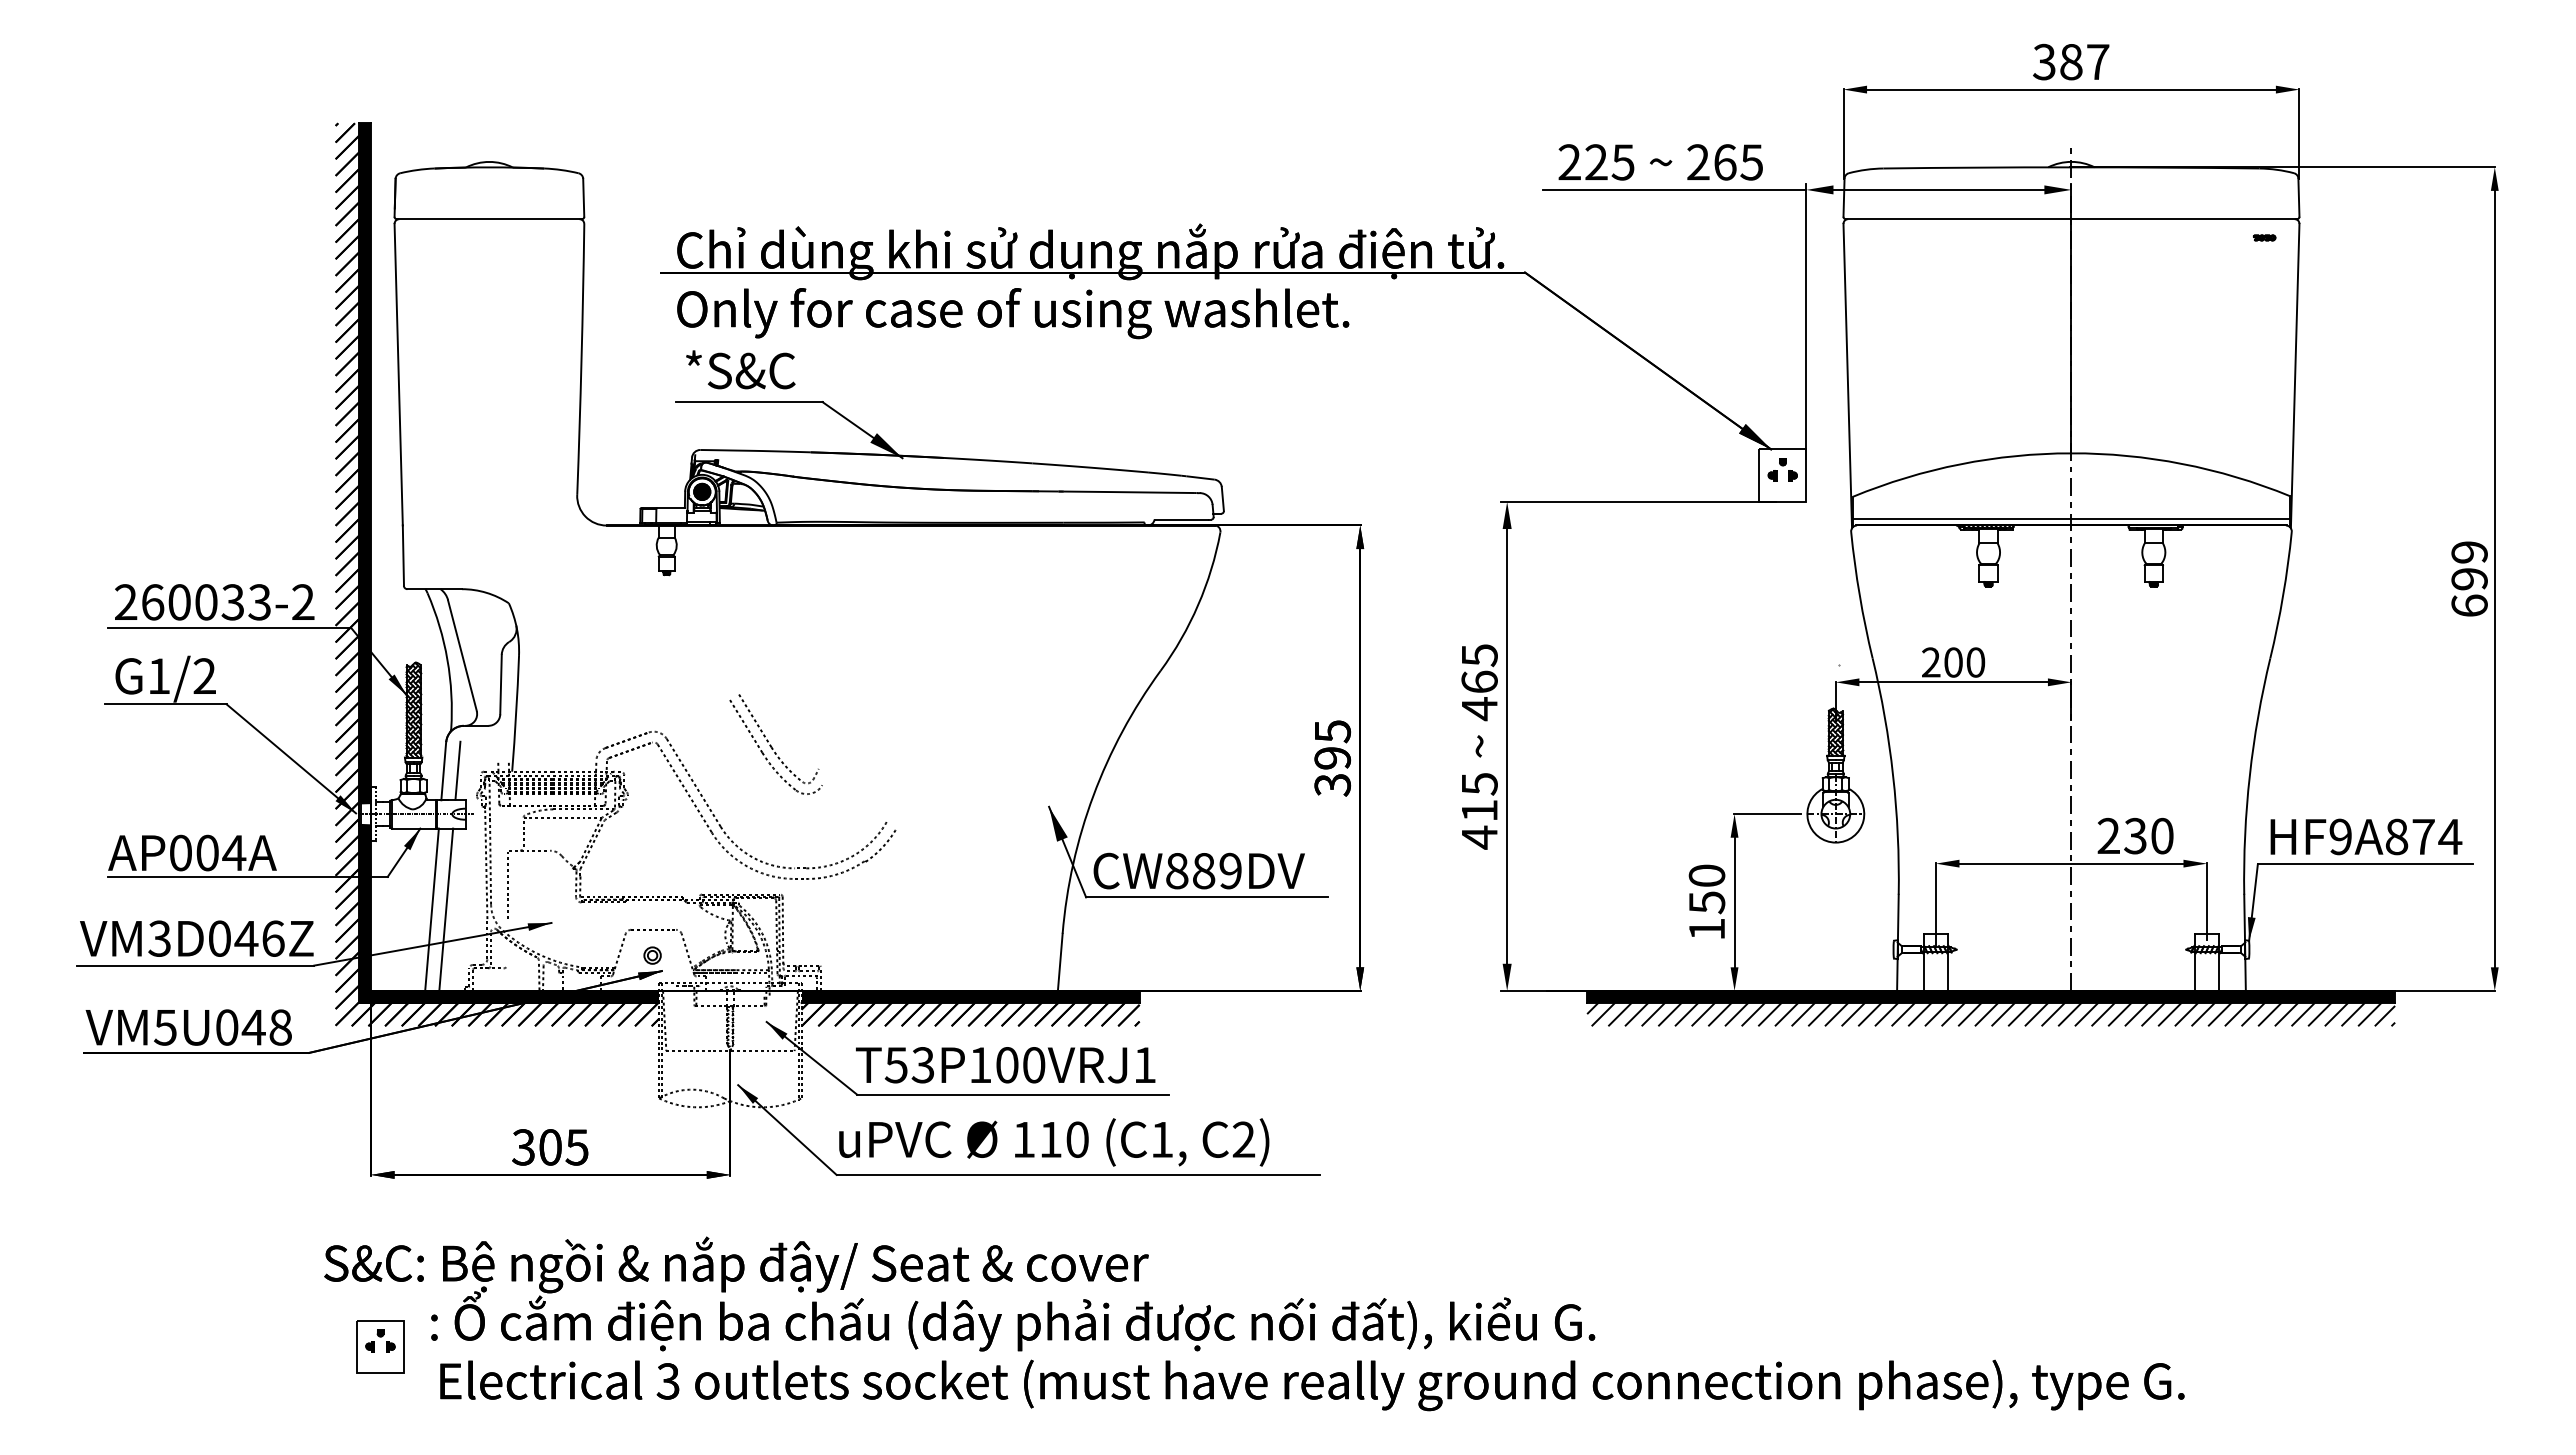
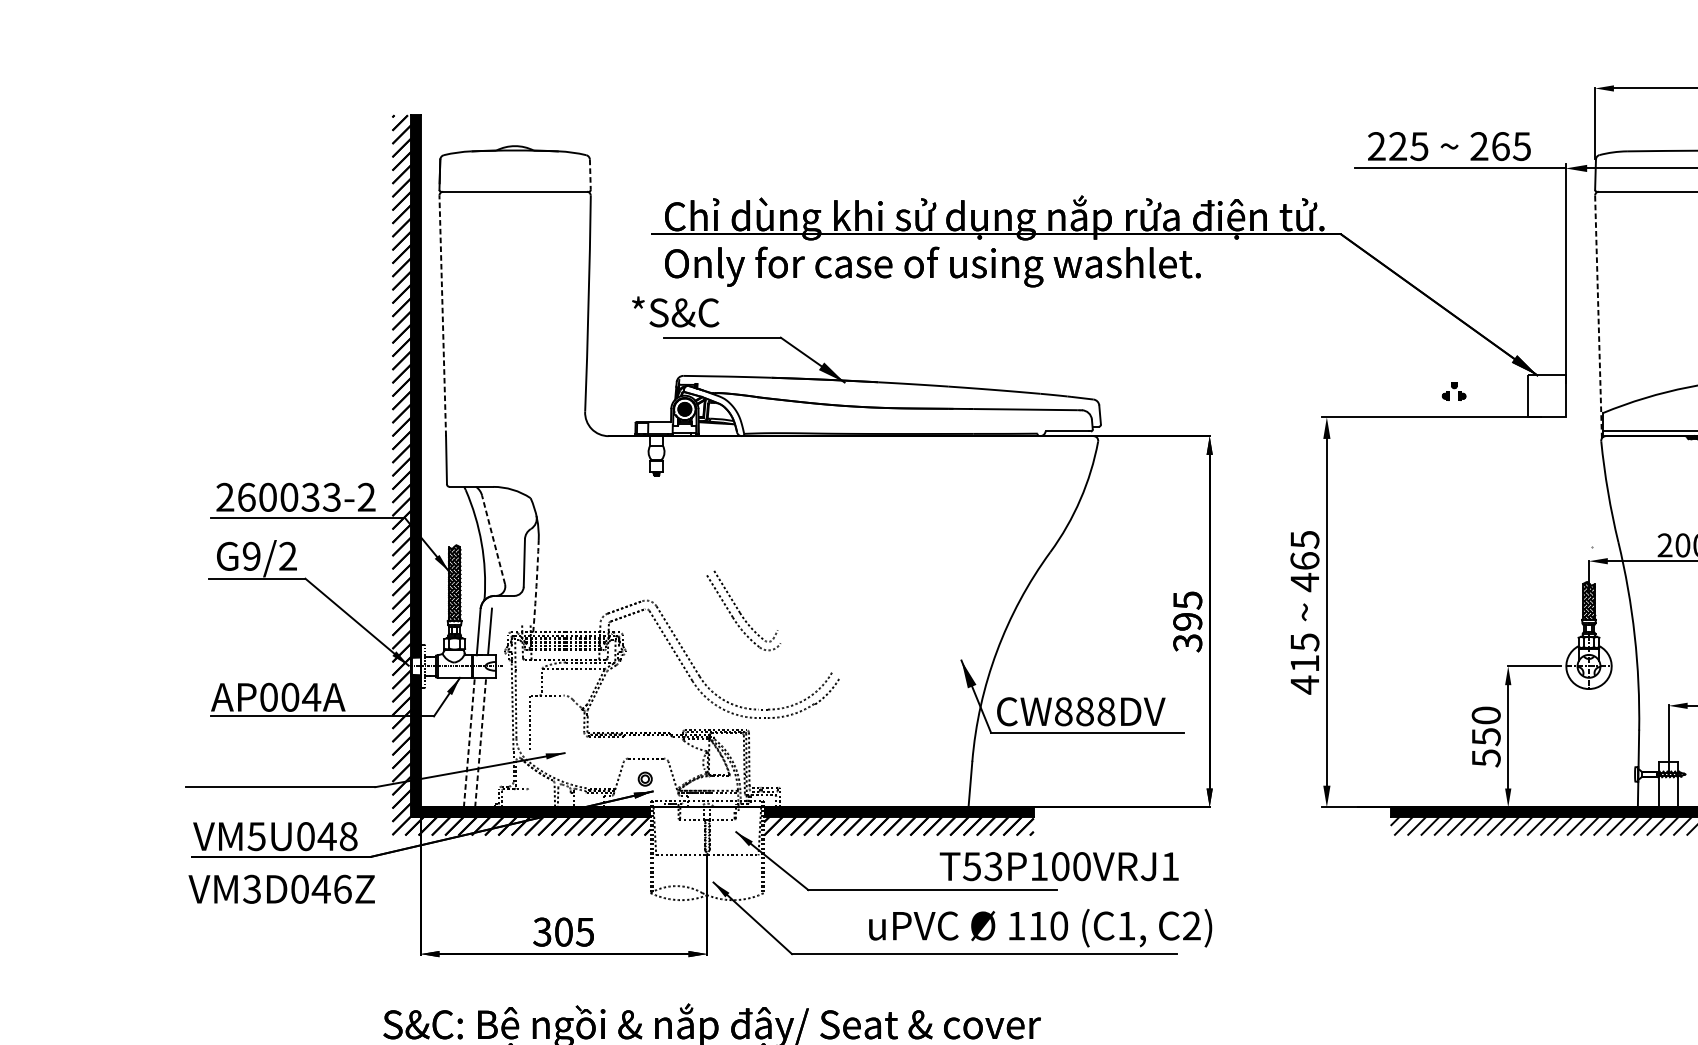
line: (583, 197) -> (590, 174), solid -> dashed
text: (740, 369) -> (675, 311), moved
line: (398, 374) -> (442, 315), solid -> dashed
line: (1847, 375) -> (1598, 316), solid -> dashed
part: (1782, 469) -> (1453, 391), moved
line: (462, 655) -> (493, 539), solid -> dashed
text: (159, 676) -> (251, 556), G1/2 -> G9/2
arc: (516, 713) -> (536, 586), solid -> dashed
text: (1230, 870) -> (1106, 711), CW889DV -> CW888DV
line: (432, 909) -> (469, 742), solid -> dashed
line: (446, 909) -> (480, 742), solid -> dashed
text: (1707, 929) -> (1486, 758), 150 -> 550
text: (196, 938) -> (281, 889), moved
text: (1005, 1065) -> (1059, 866), moved
text: (1054, 1142) -> (1040, 928), moved

